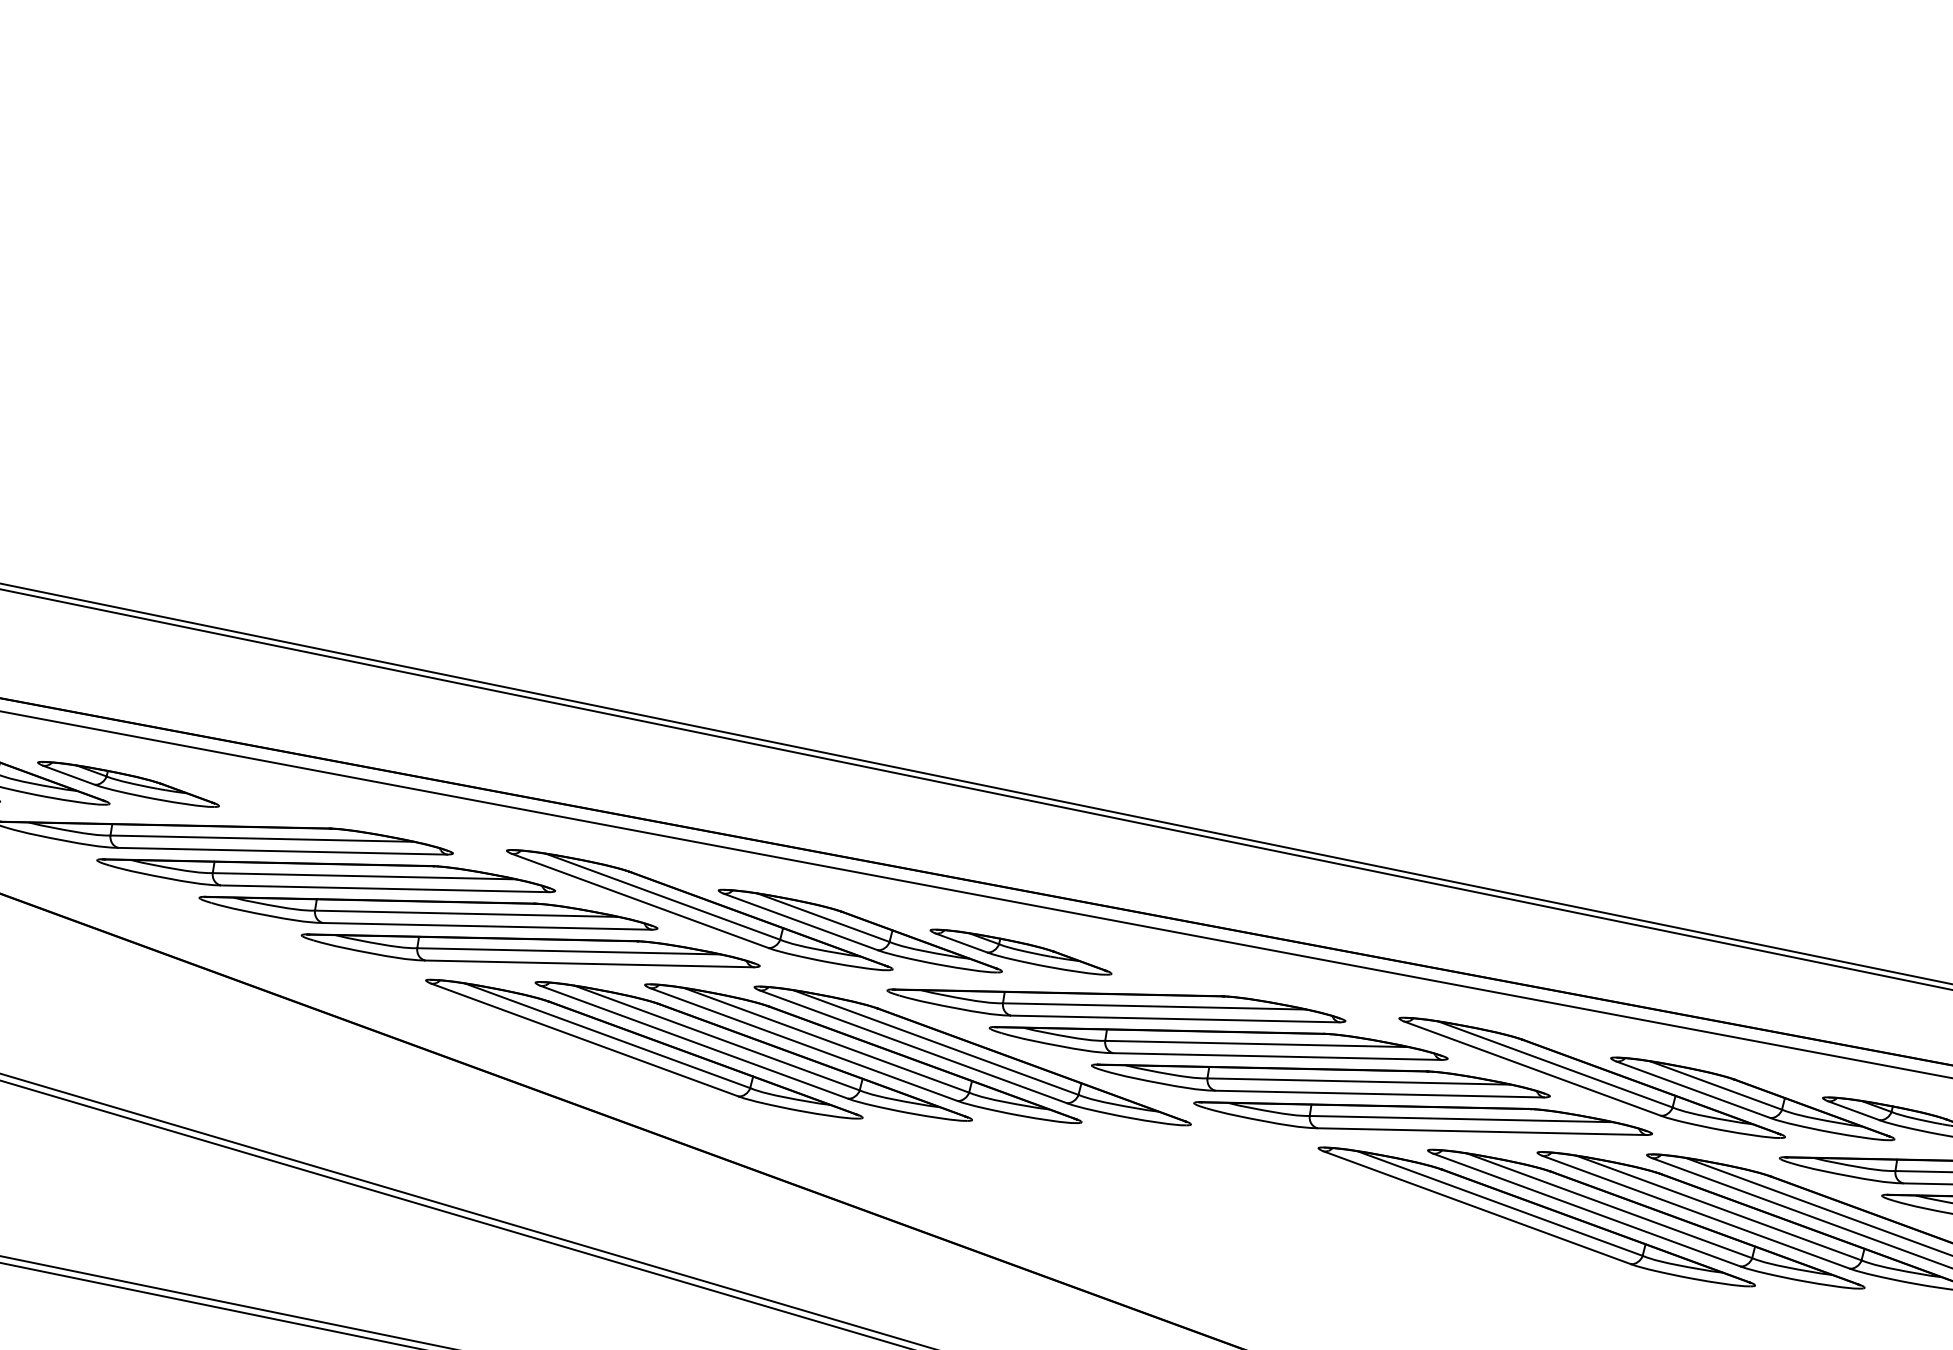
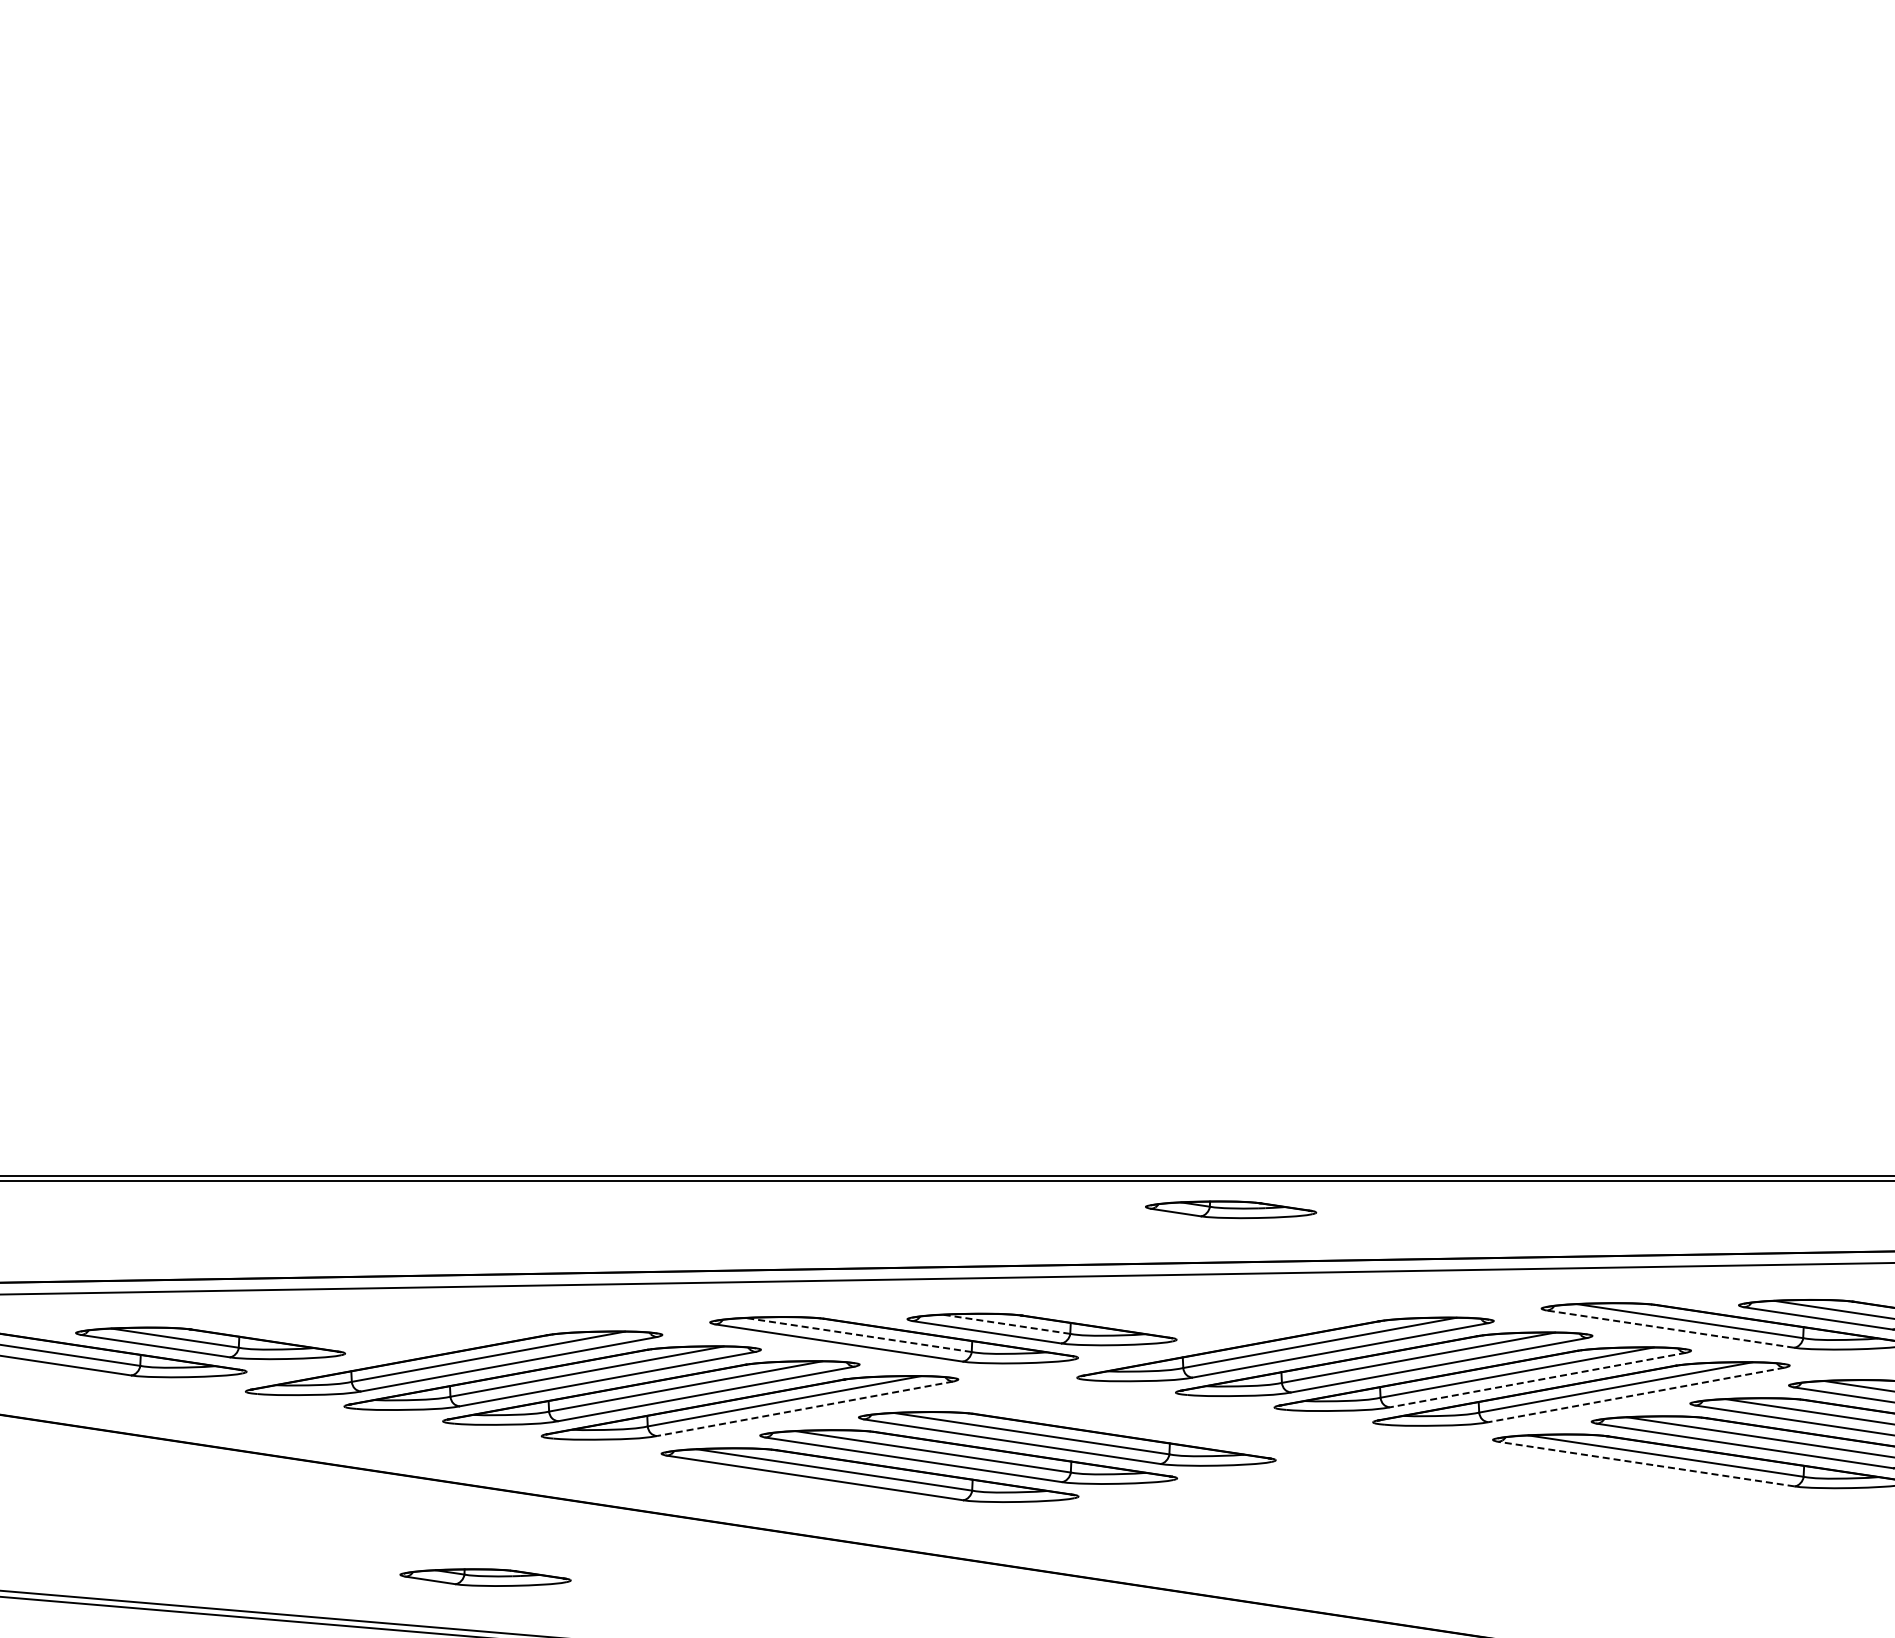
part: (128, 784) -> (485, 1577), moved
line: (662, 896) -> (858, 1334), solid -> dashed
line: (823, 917) -> (1006, 1324), solid -> dashed
part: (1021, 951) -> (1231, 1209), moved
line: (588, 963) -> (804, 1408), solid -> dashed
part: (972, 1055) -> (1165, 1420), removed
line: (1531, 1068) -> (1669, 1329), solid -> dashed
line: (1379, 1094) -> (1537, 1380), solid -> dashed
line: (1481, 1132) -> (1636, 1395), solid -> dashed
line: (1477, 1208) -> (1646, 1464), solid -> dashed

